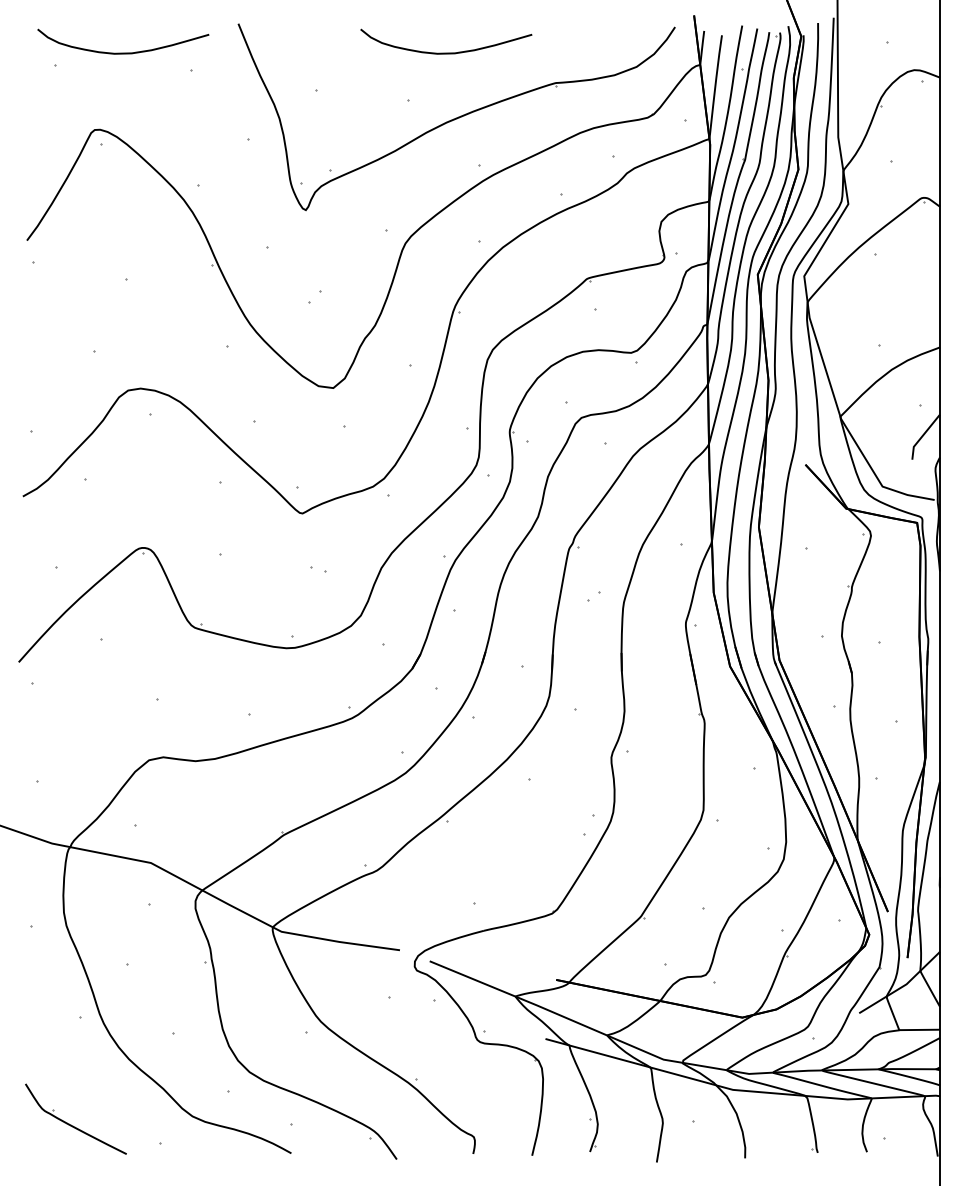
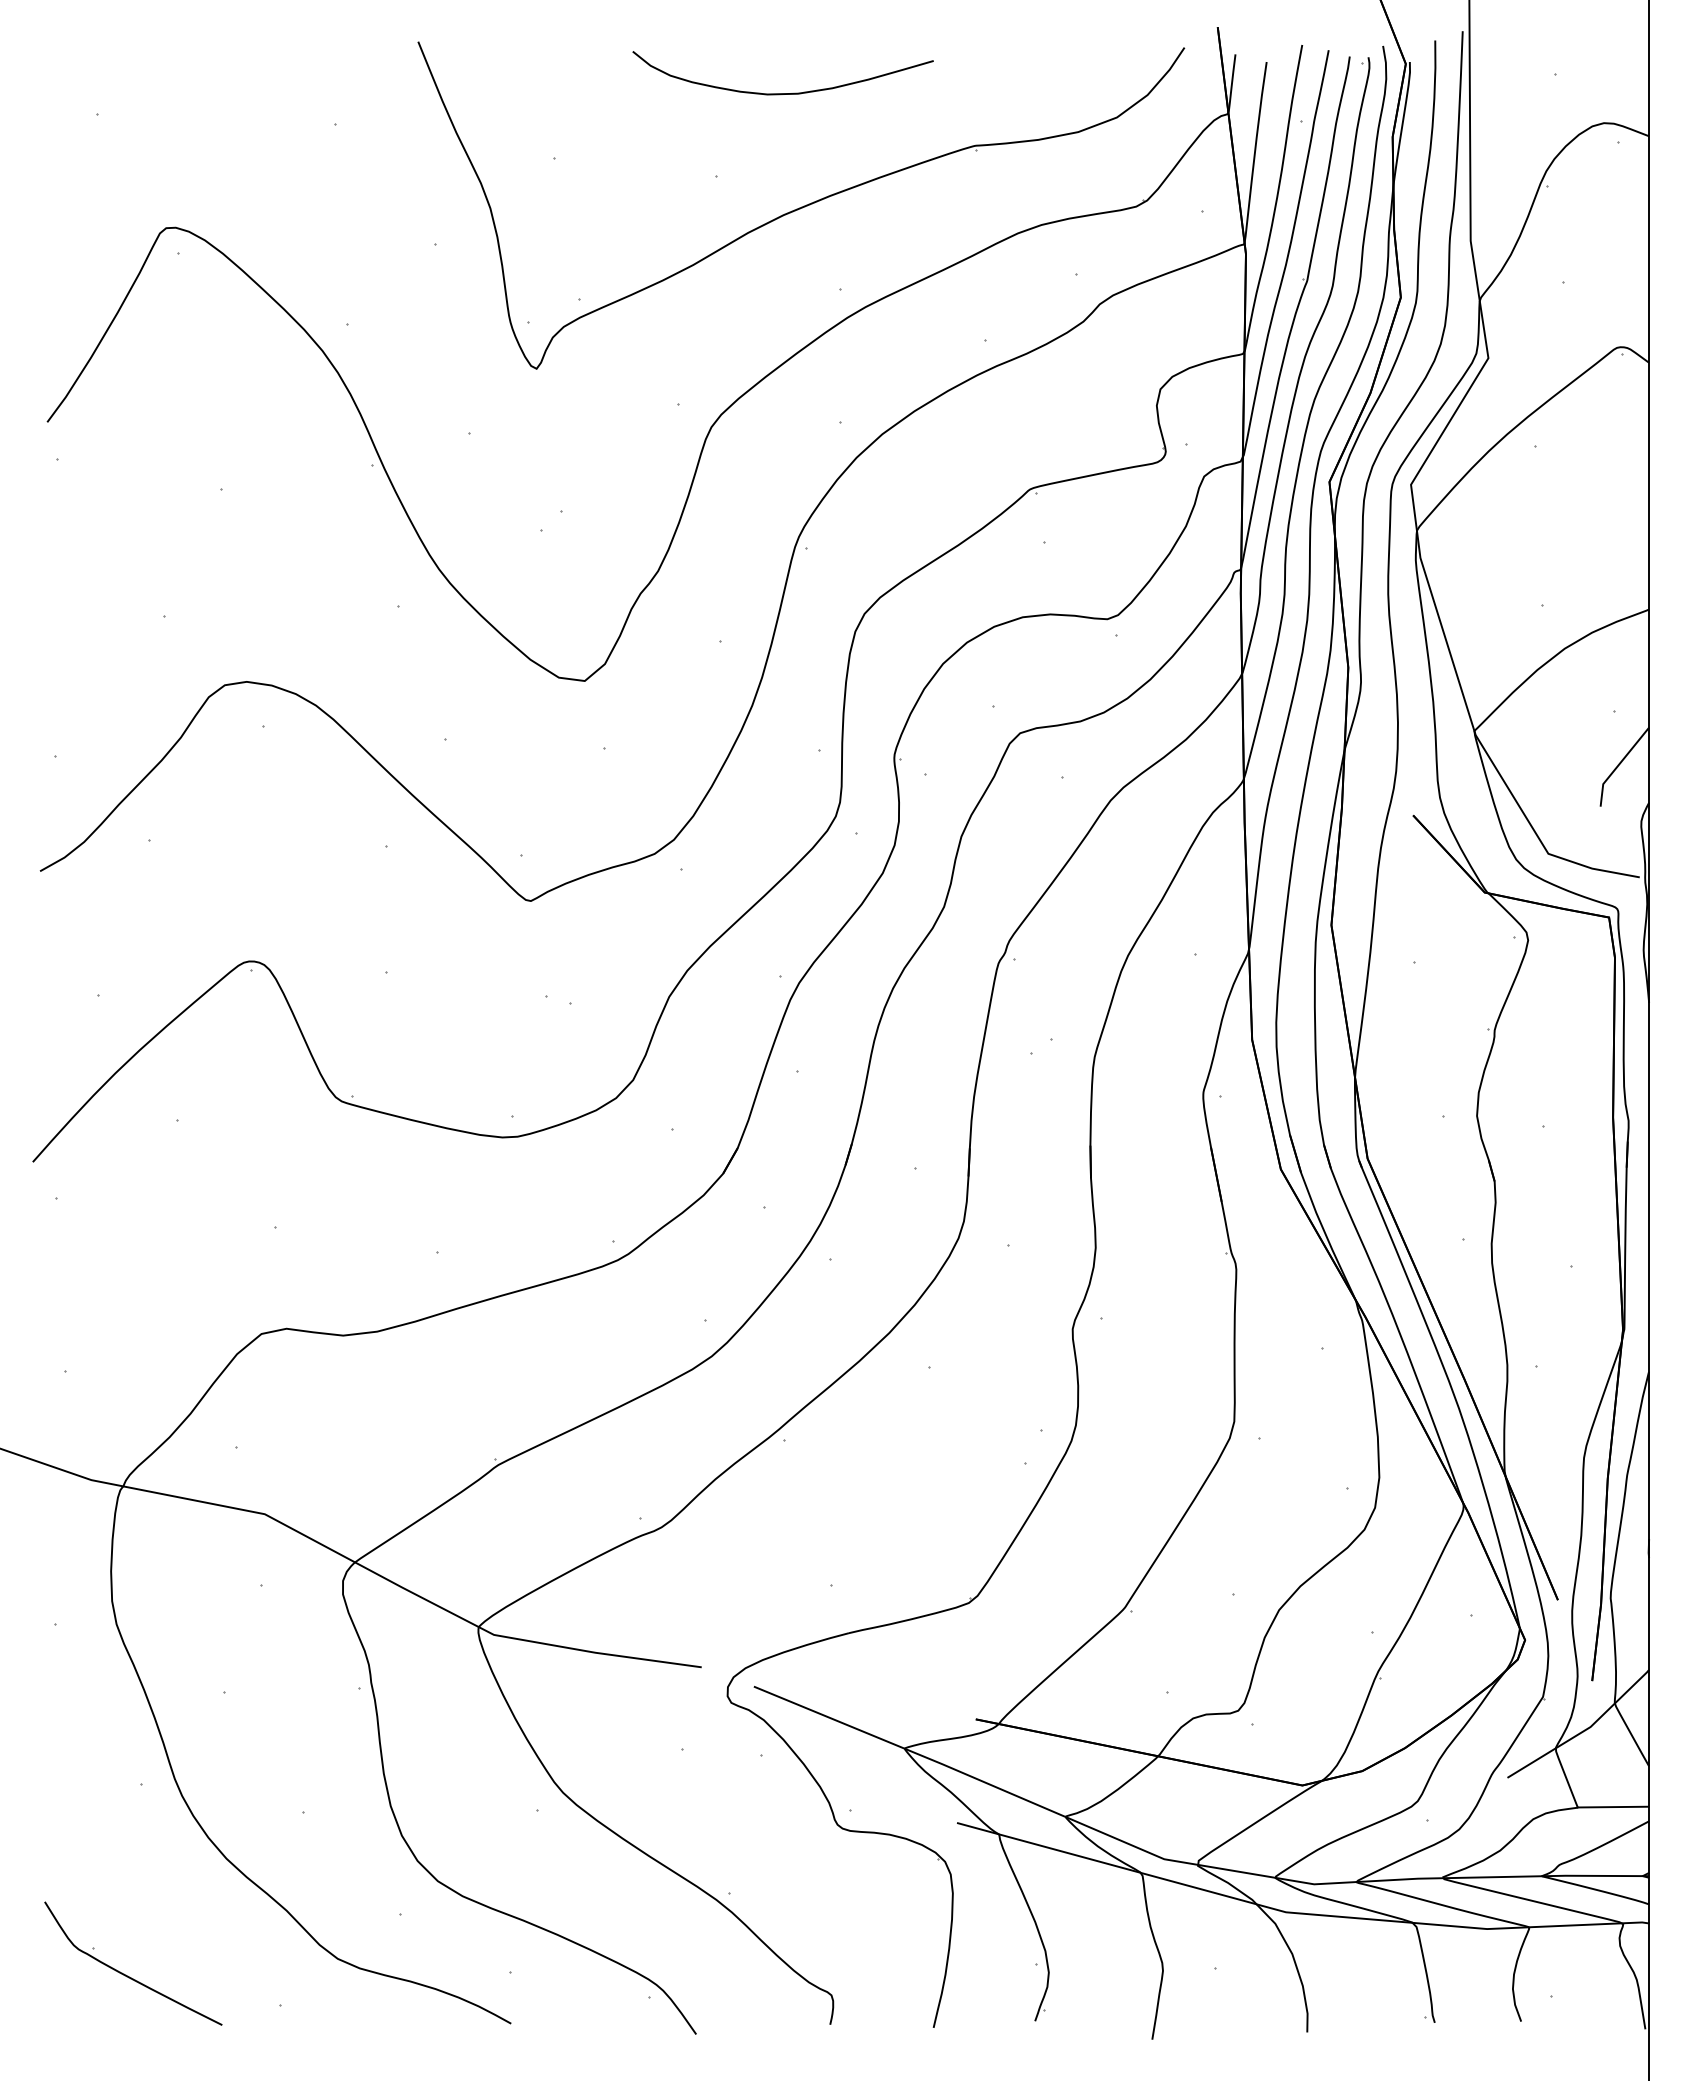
curve: (123, 52) -> (216, 92), removed

